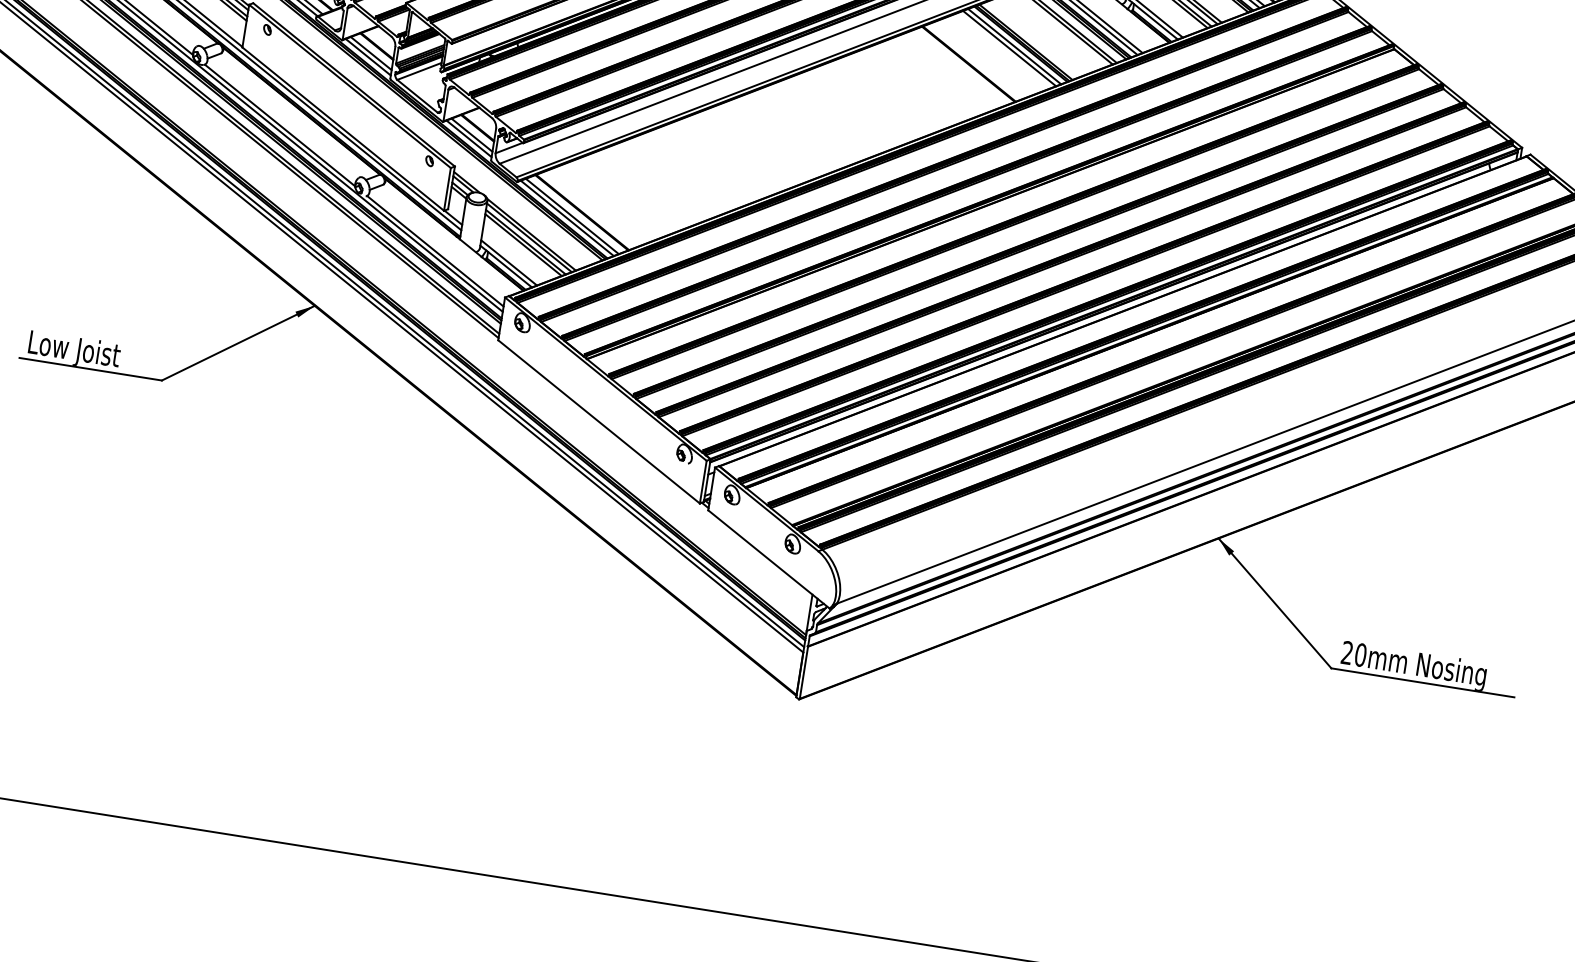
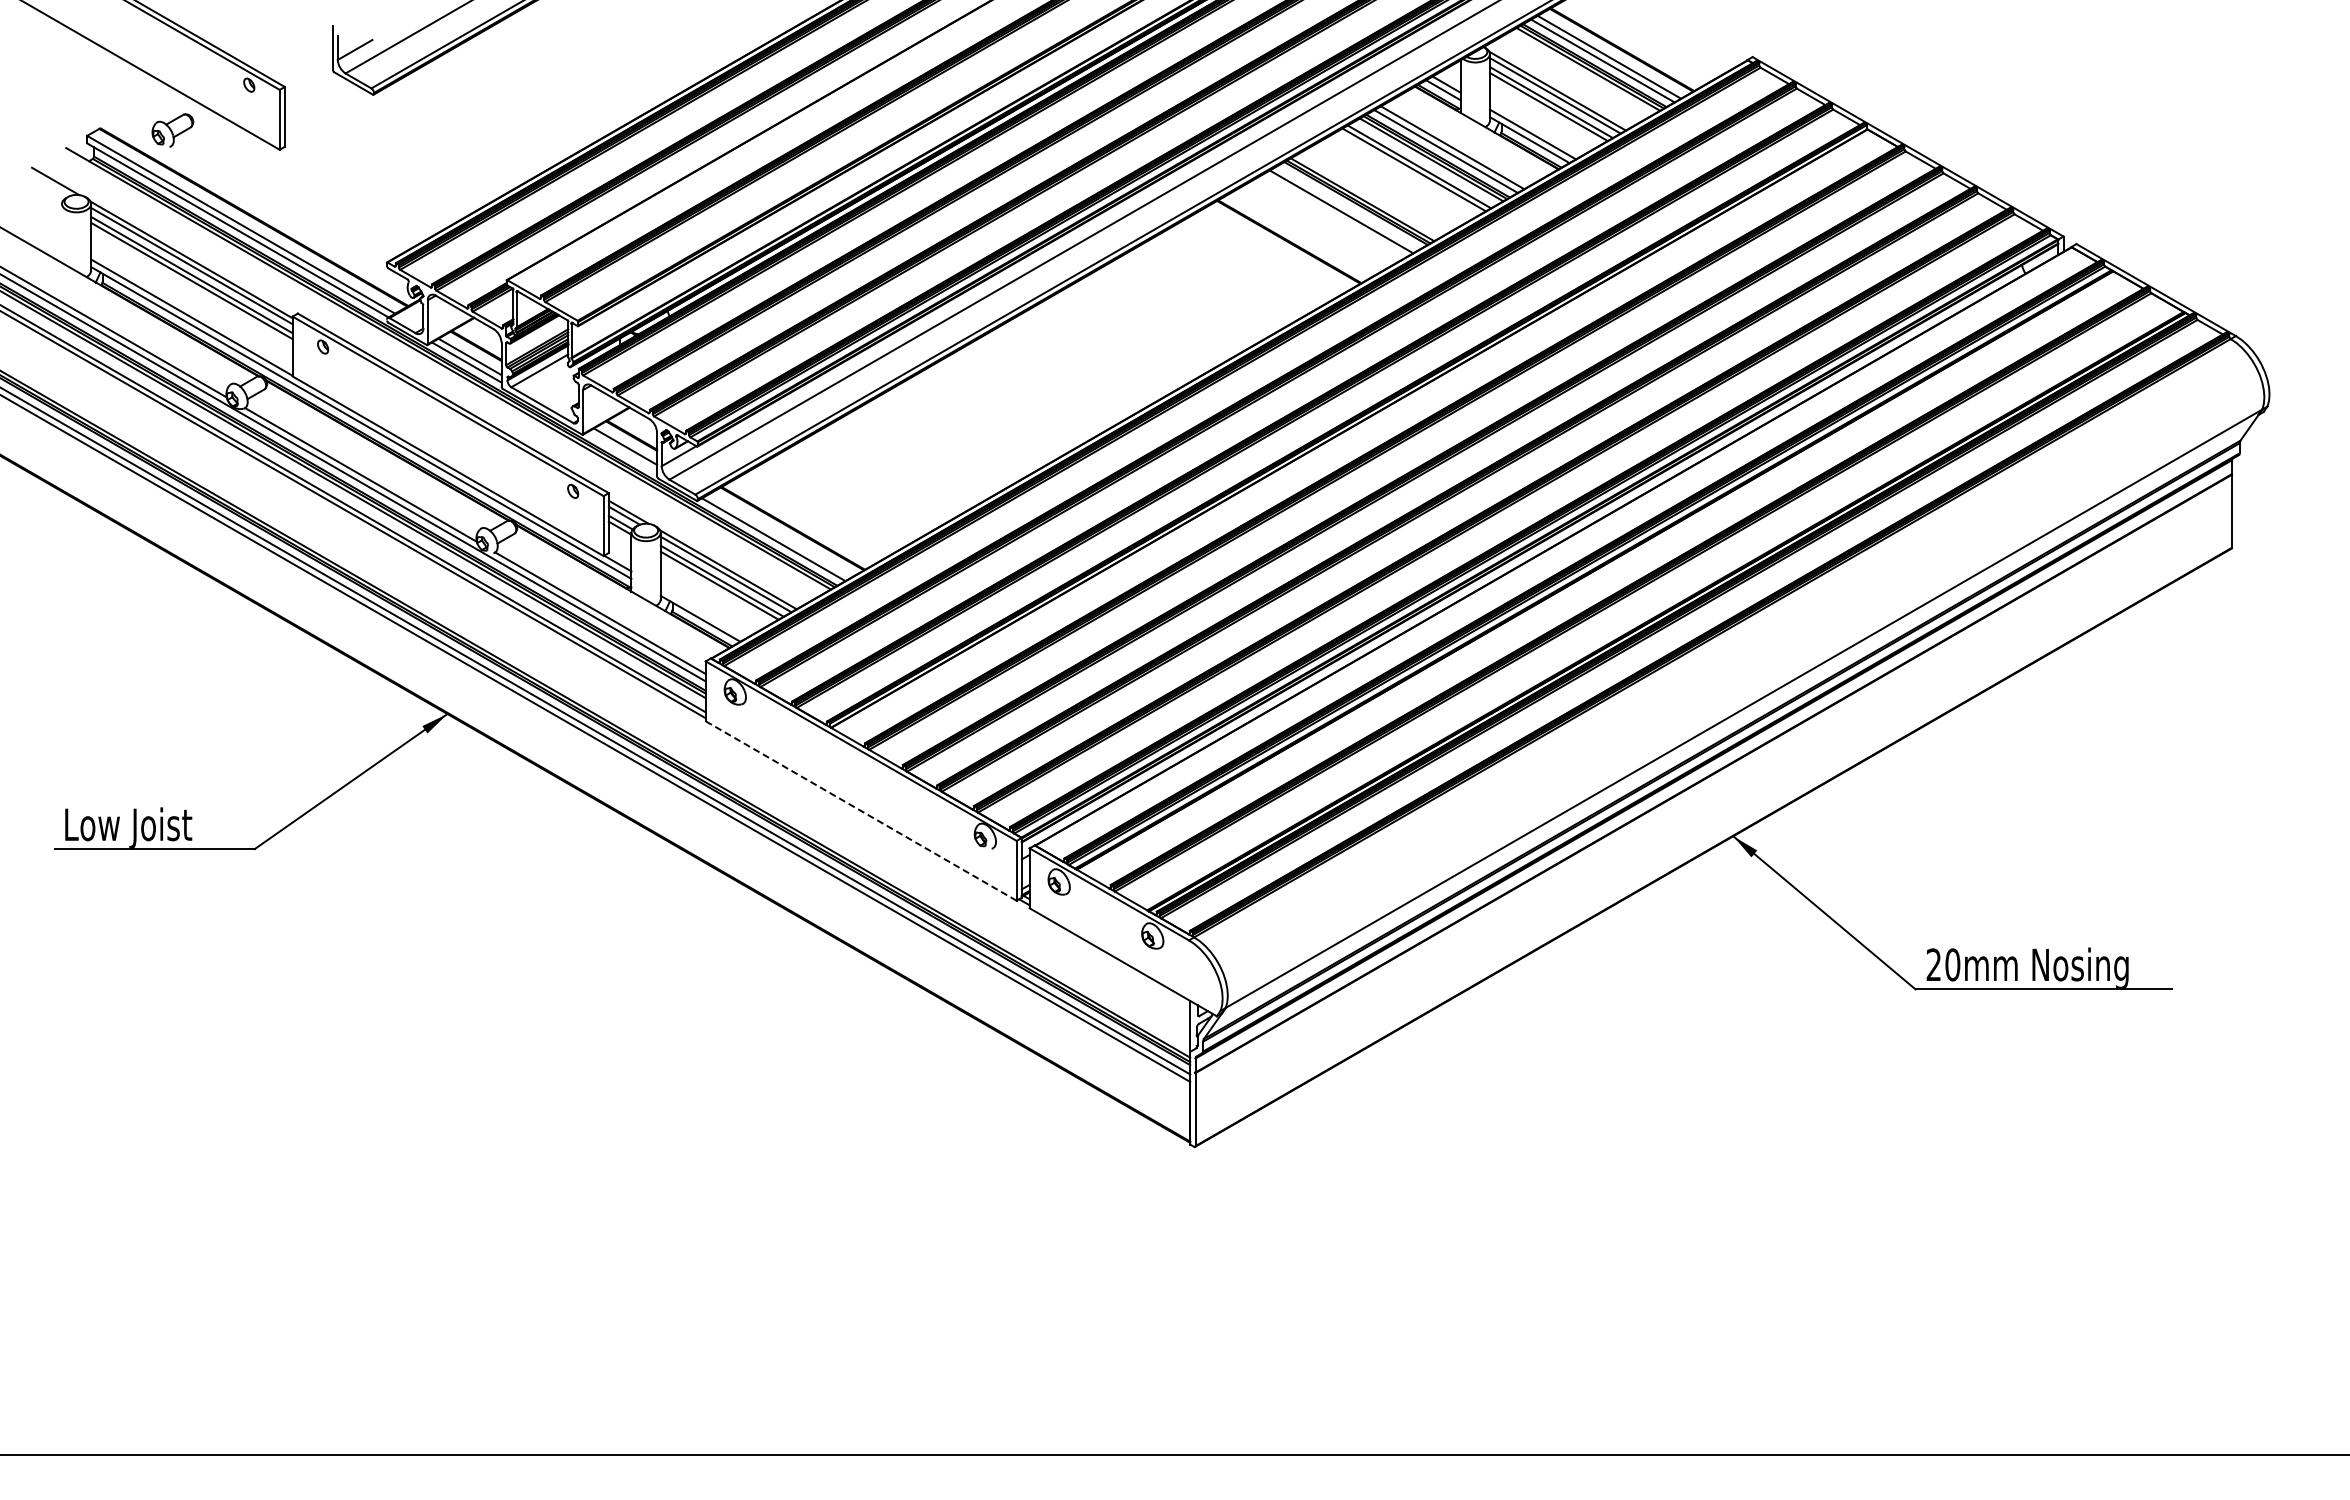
line: (1014, 46) -> (1347, 207), removed
line: (469, 139) -> (622, 452), removed
line: (571, 216) -> (779, 535), removed
line: (508, 263) -> (703, 613), removed
line: (599, 422) -> (861, 811), solid -> dashed

